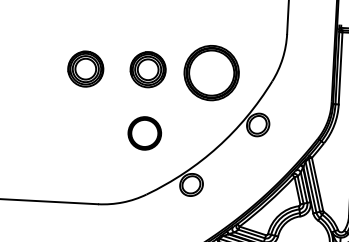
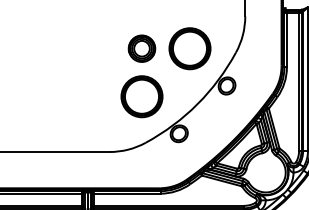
part: (85, 68) -> (94, 50), removed
part: (144, 132) -> (141, 96), size x1.67

